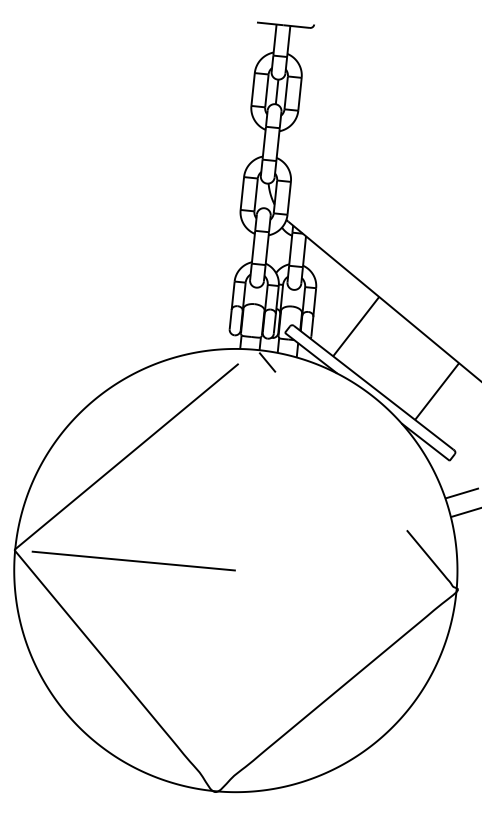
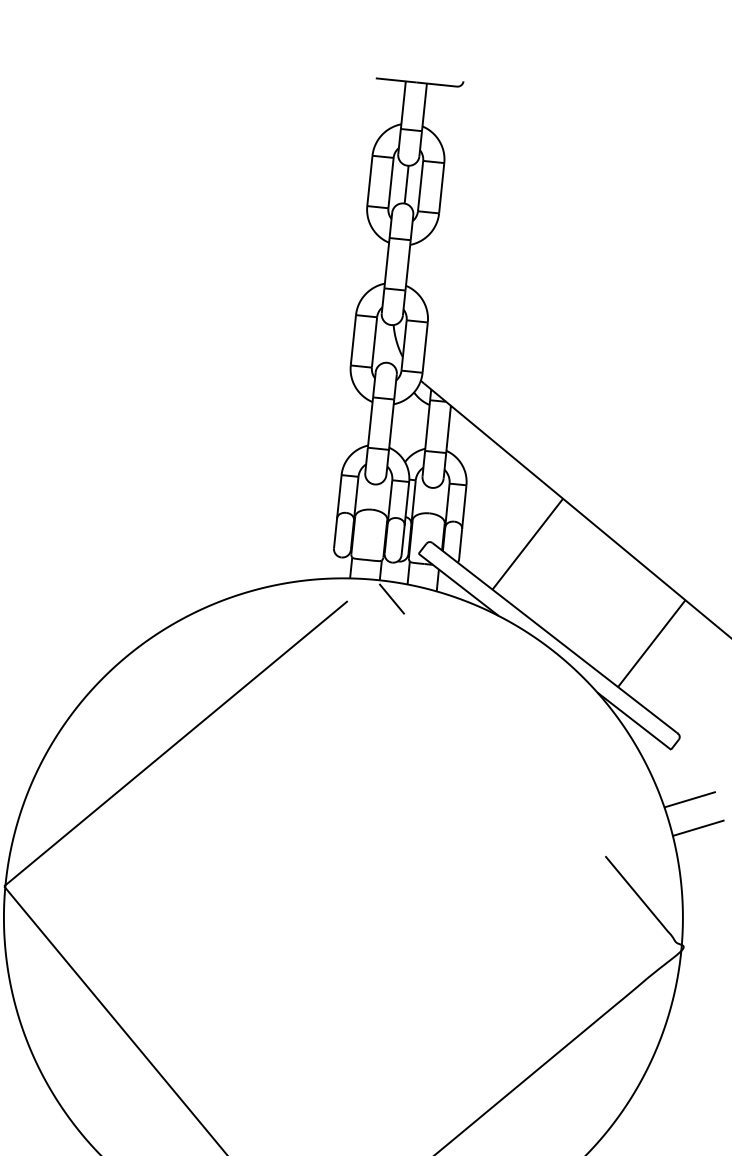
line: (133, 560) -> (186, 902), removed

